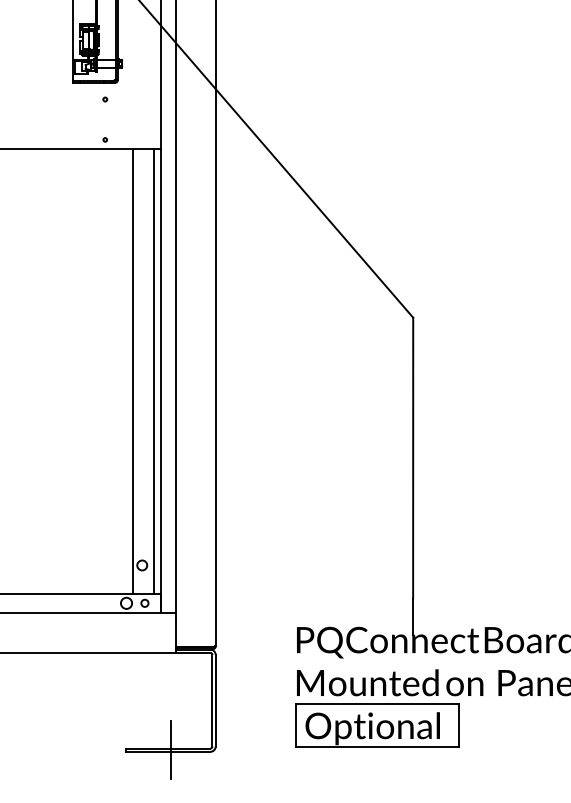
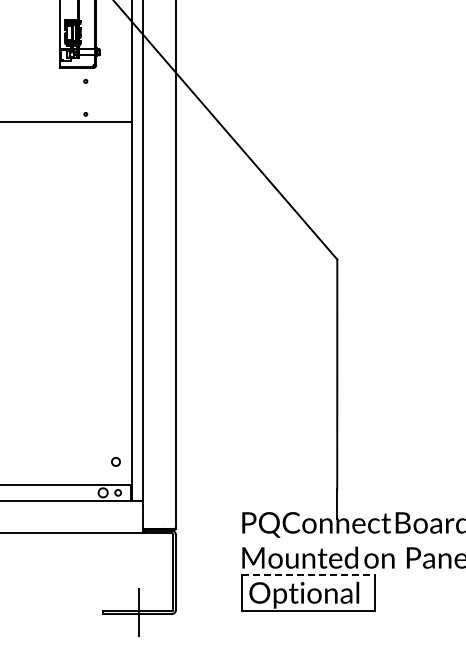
line: (133, 371) -> (108, 303), removed
line: (153, 371) -> (125, 303), removed
line: (377, 704) -> (308, 575), solid -> dashed

